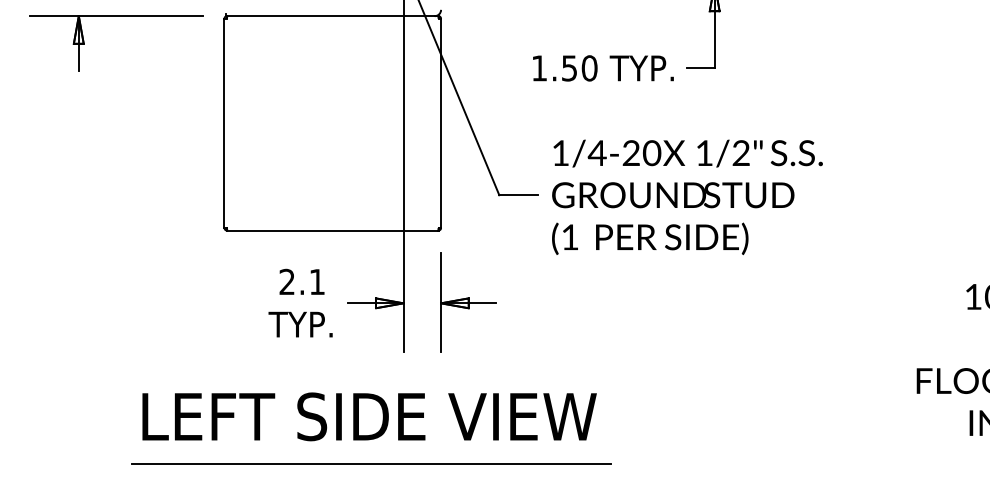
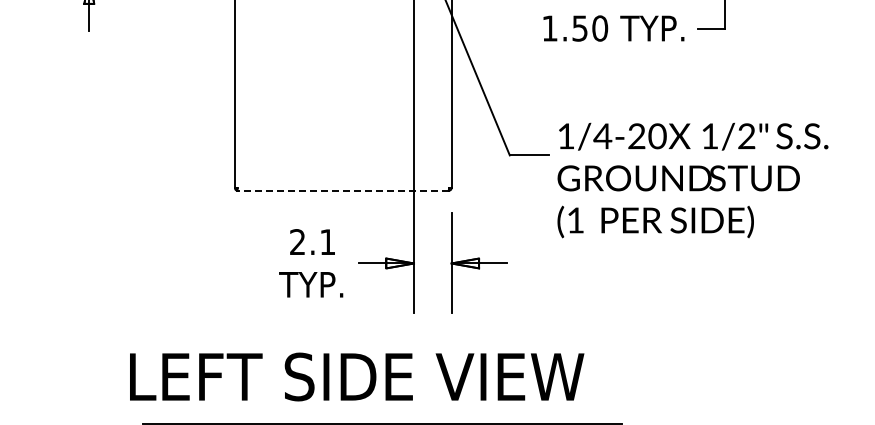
text: (687, 196) -> (692, 179), moved
line: (332, 230) -> (342, 190), solid -> dashed
text: (369, 416) -> (356, 376), moved

